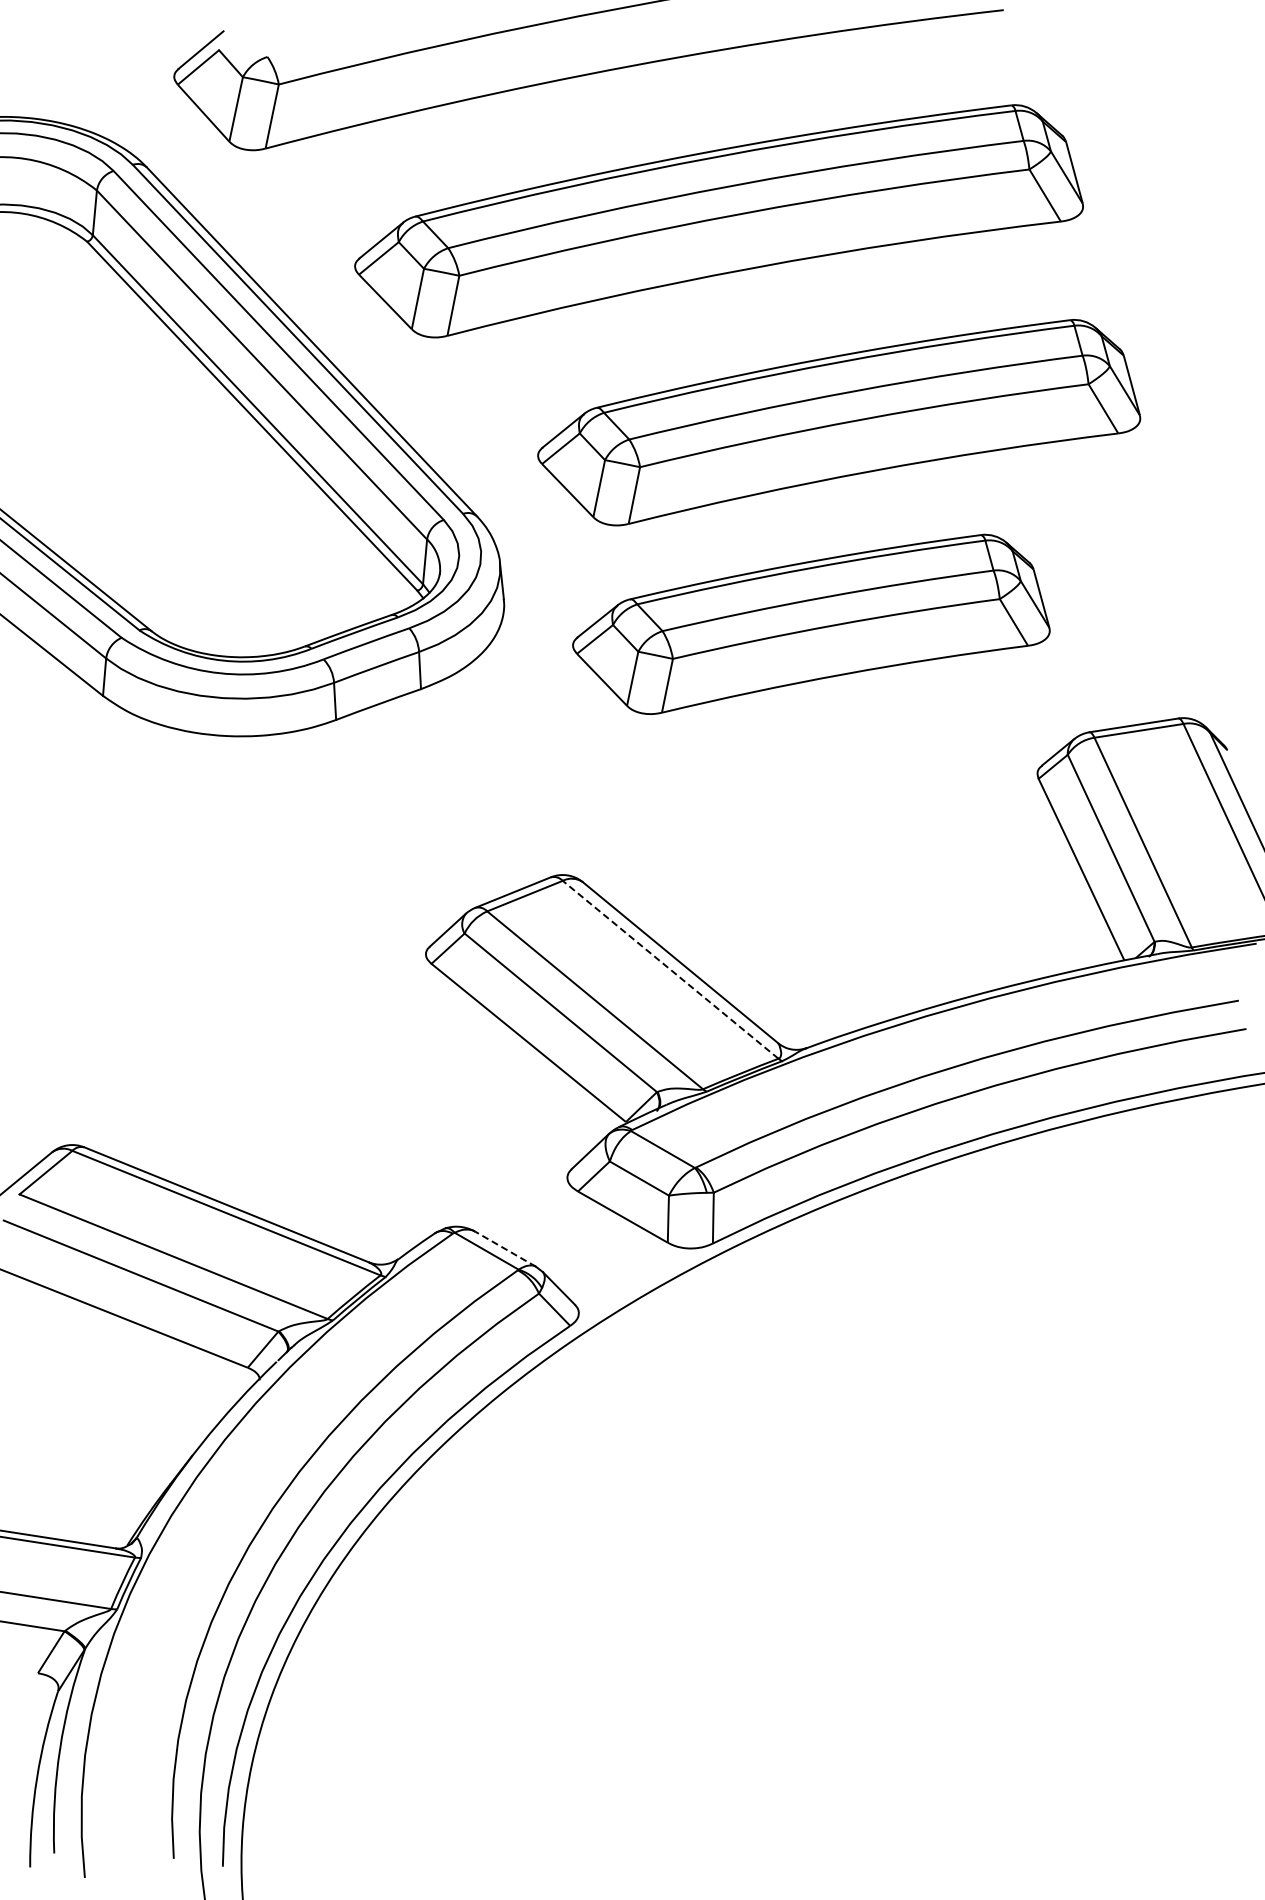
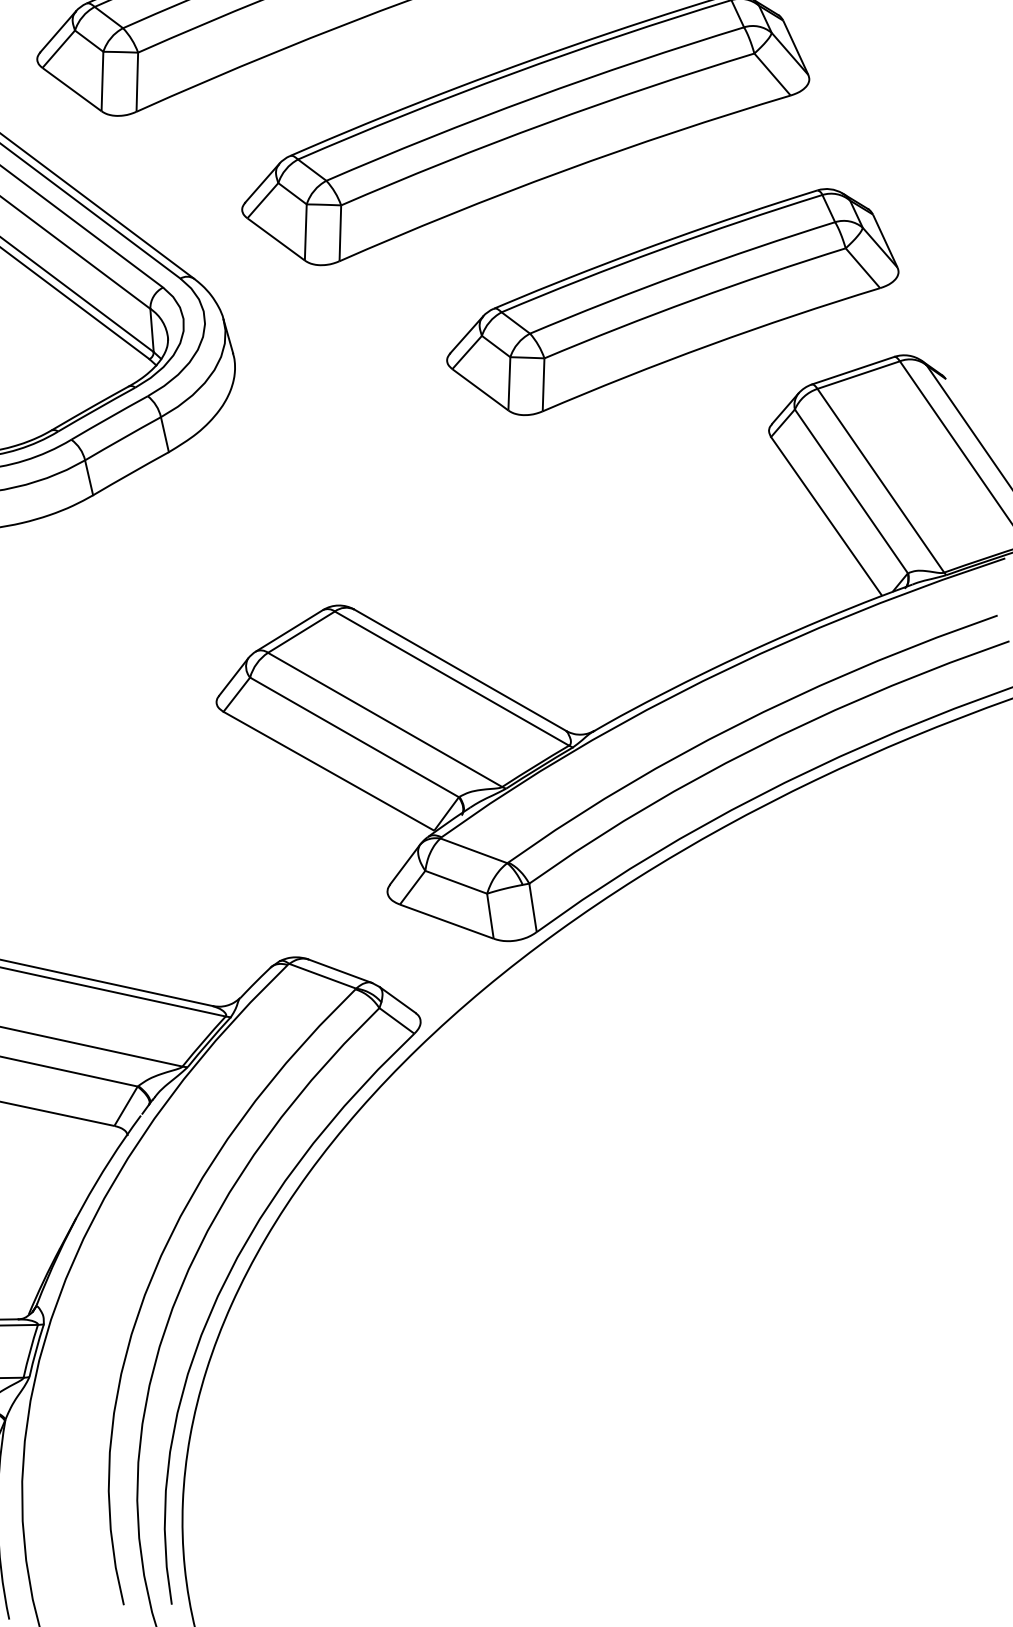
part: (811, 623) -> (670, 302), moved
line: (670, 969) -> (451, 678), dashed -> solid
line: (505, 1249) -> (340, 971), dashed -> solid

